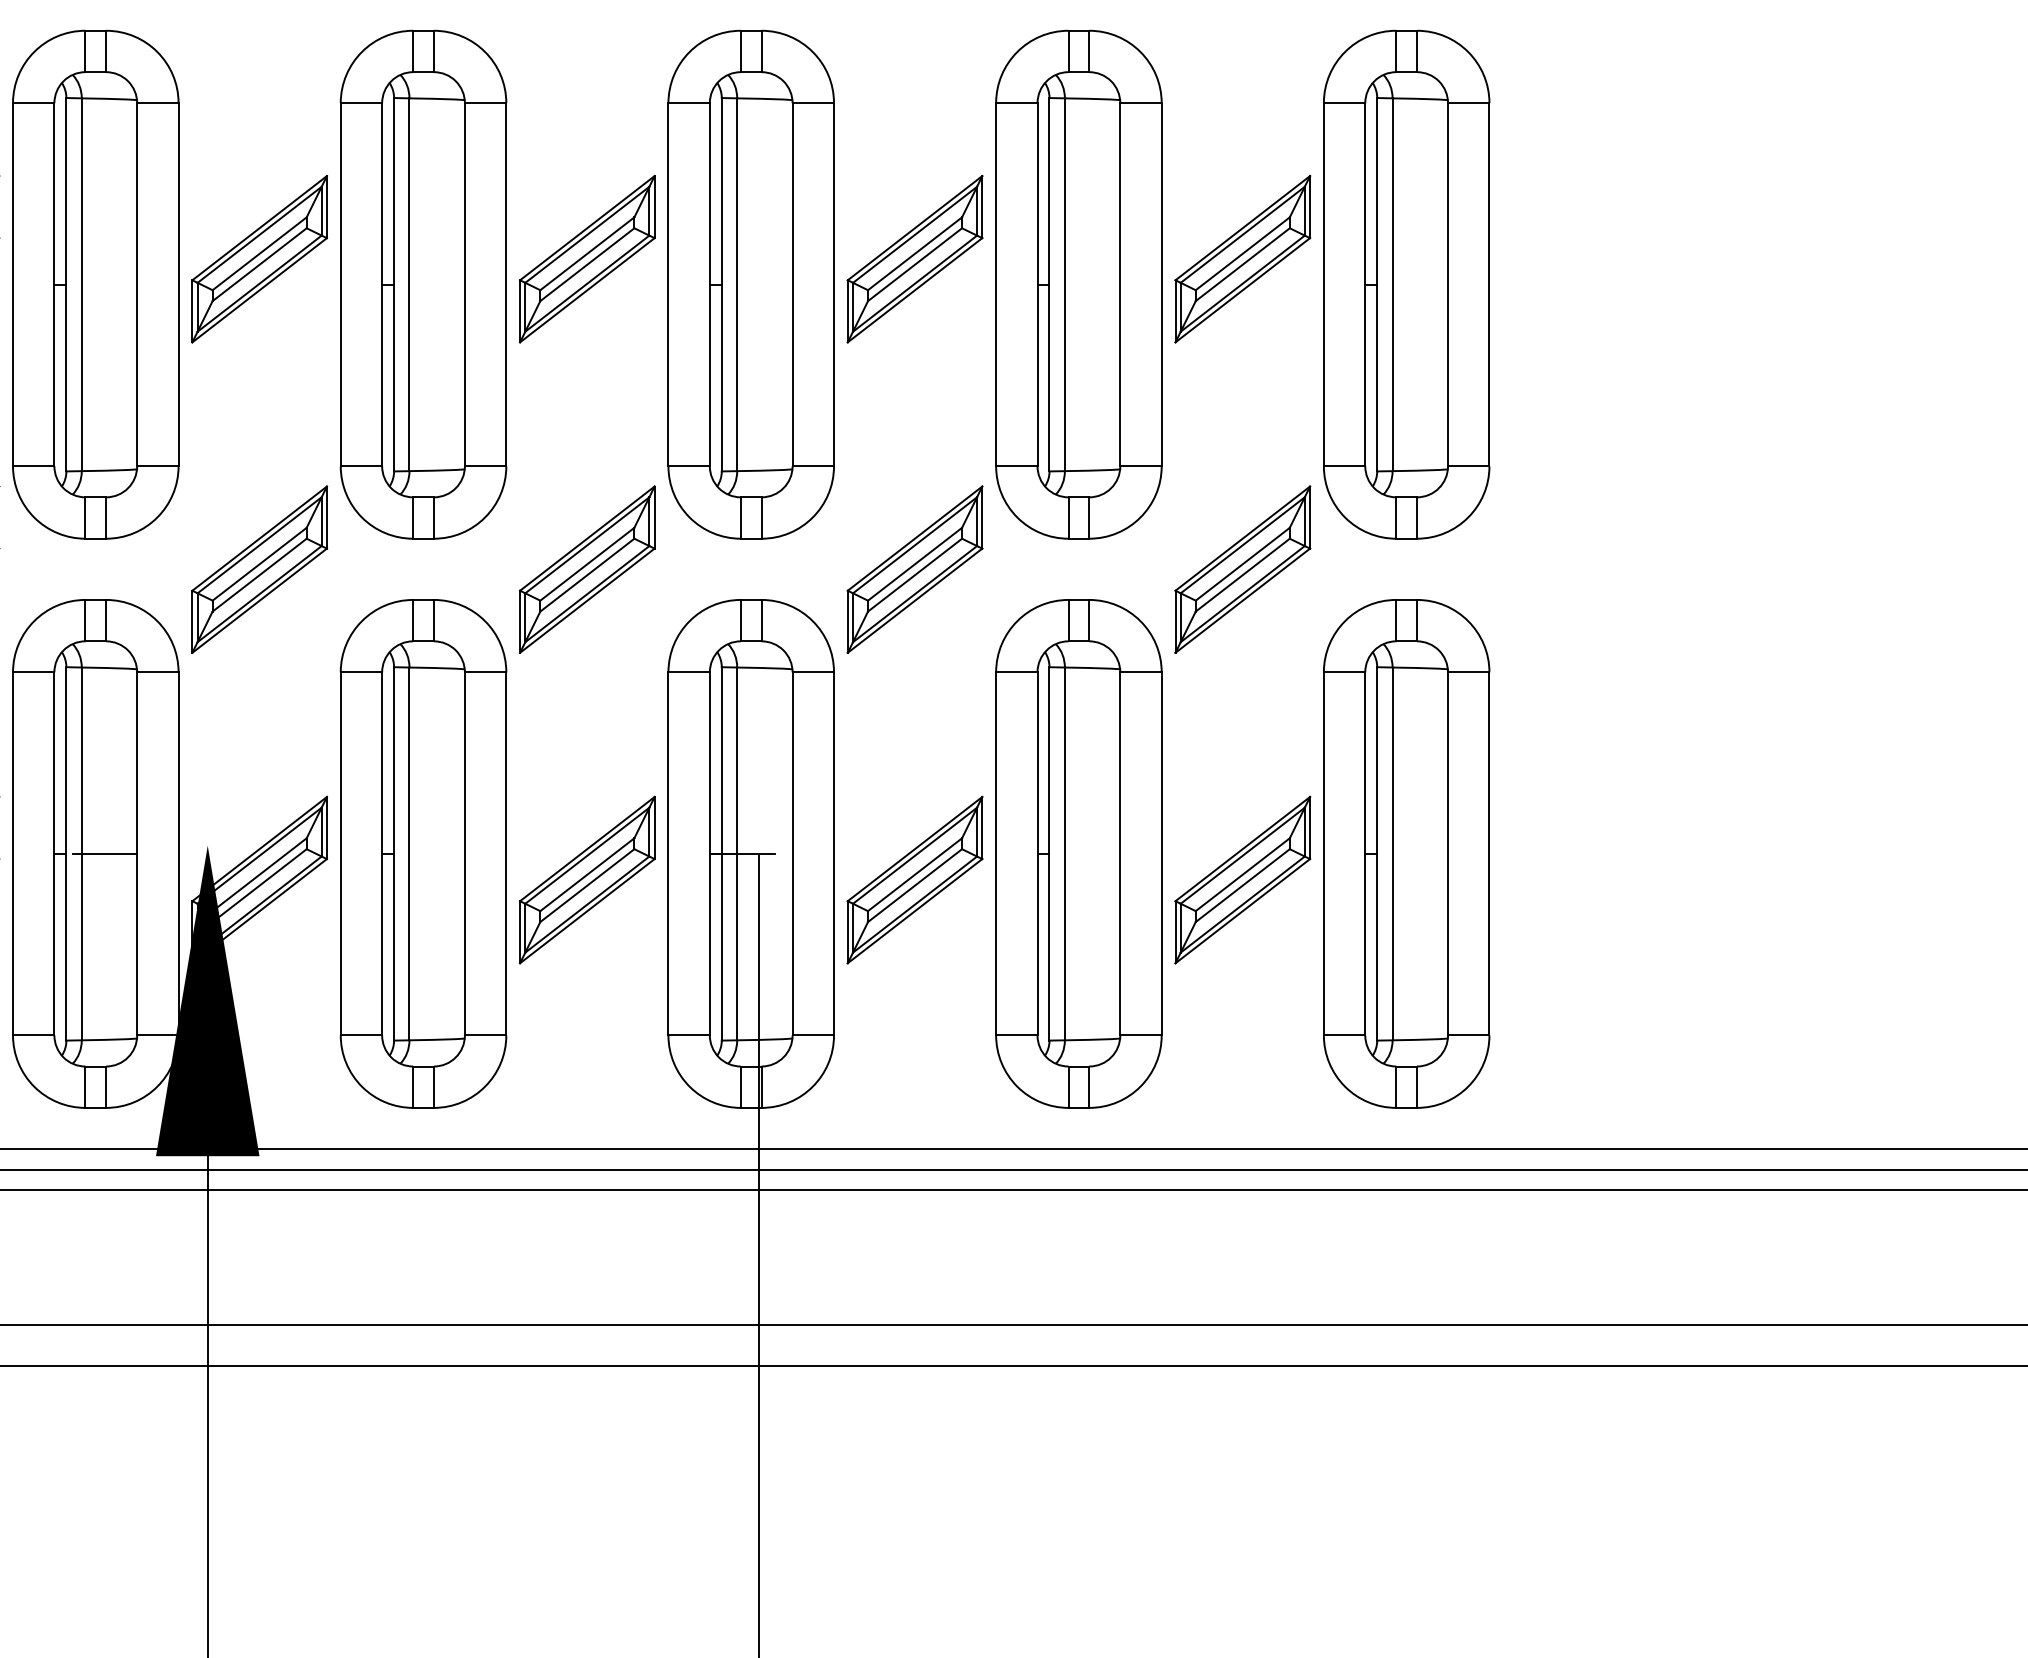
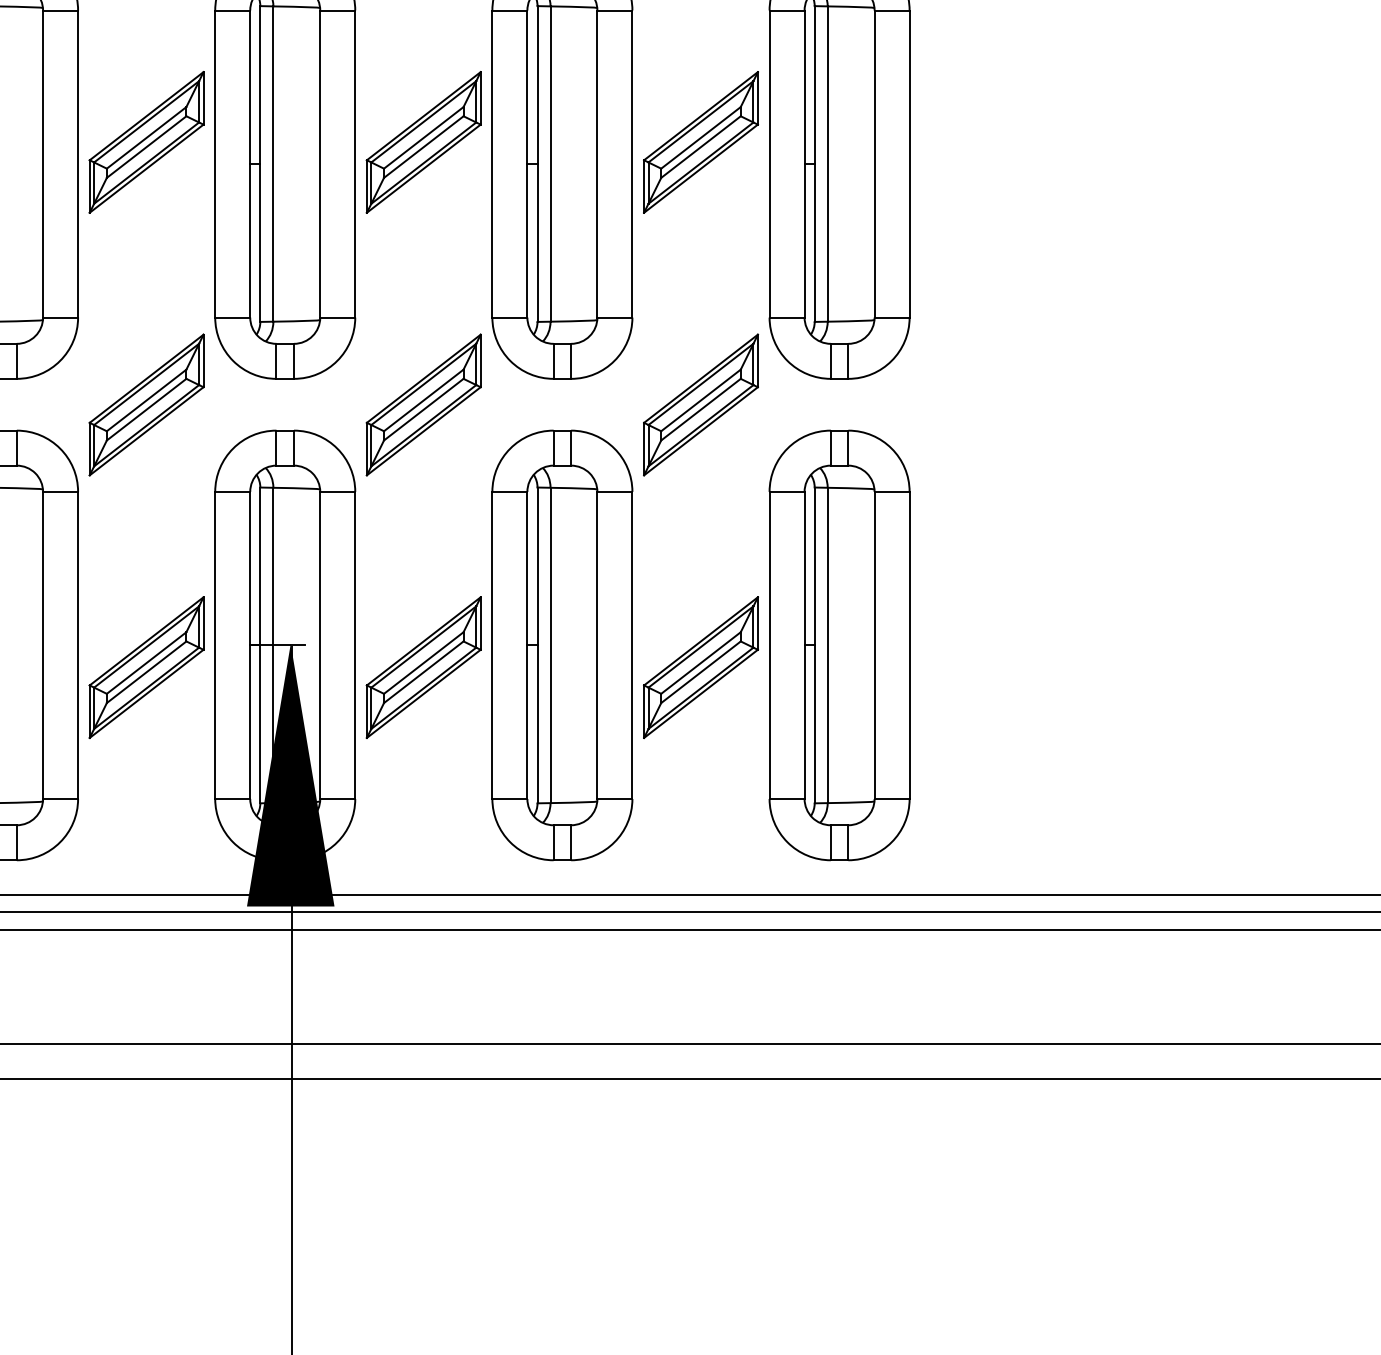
fill: (757, 1007) -> (290, 775), added

